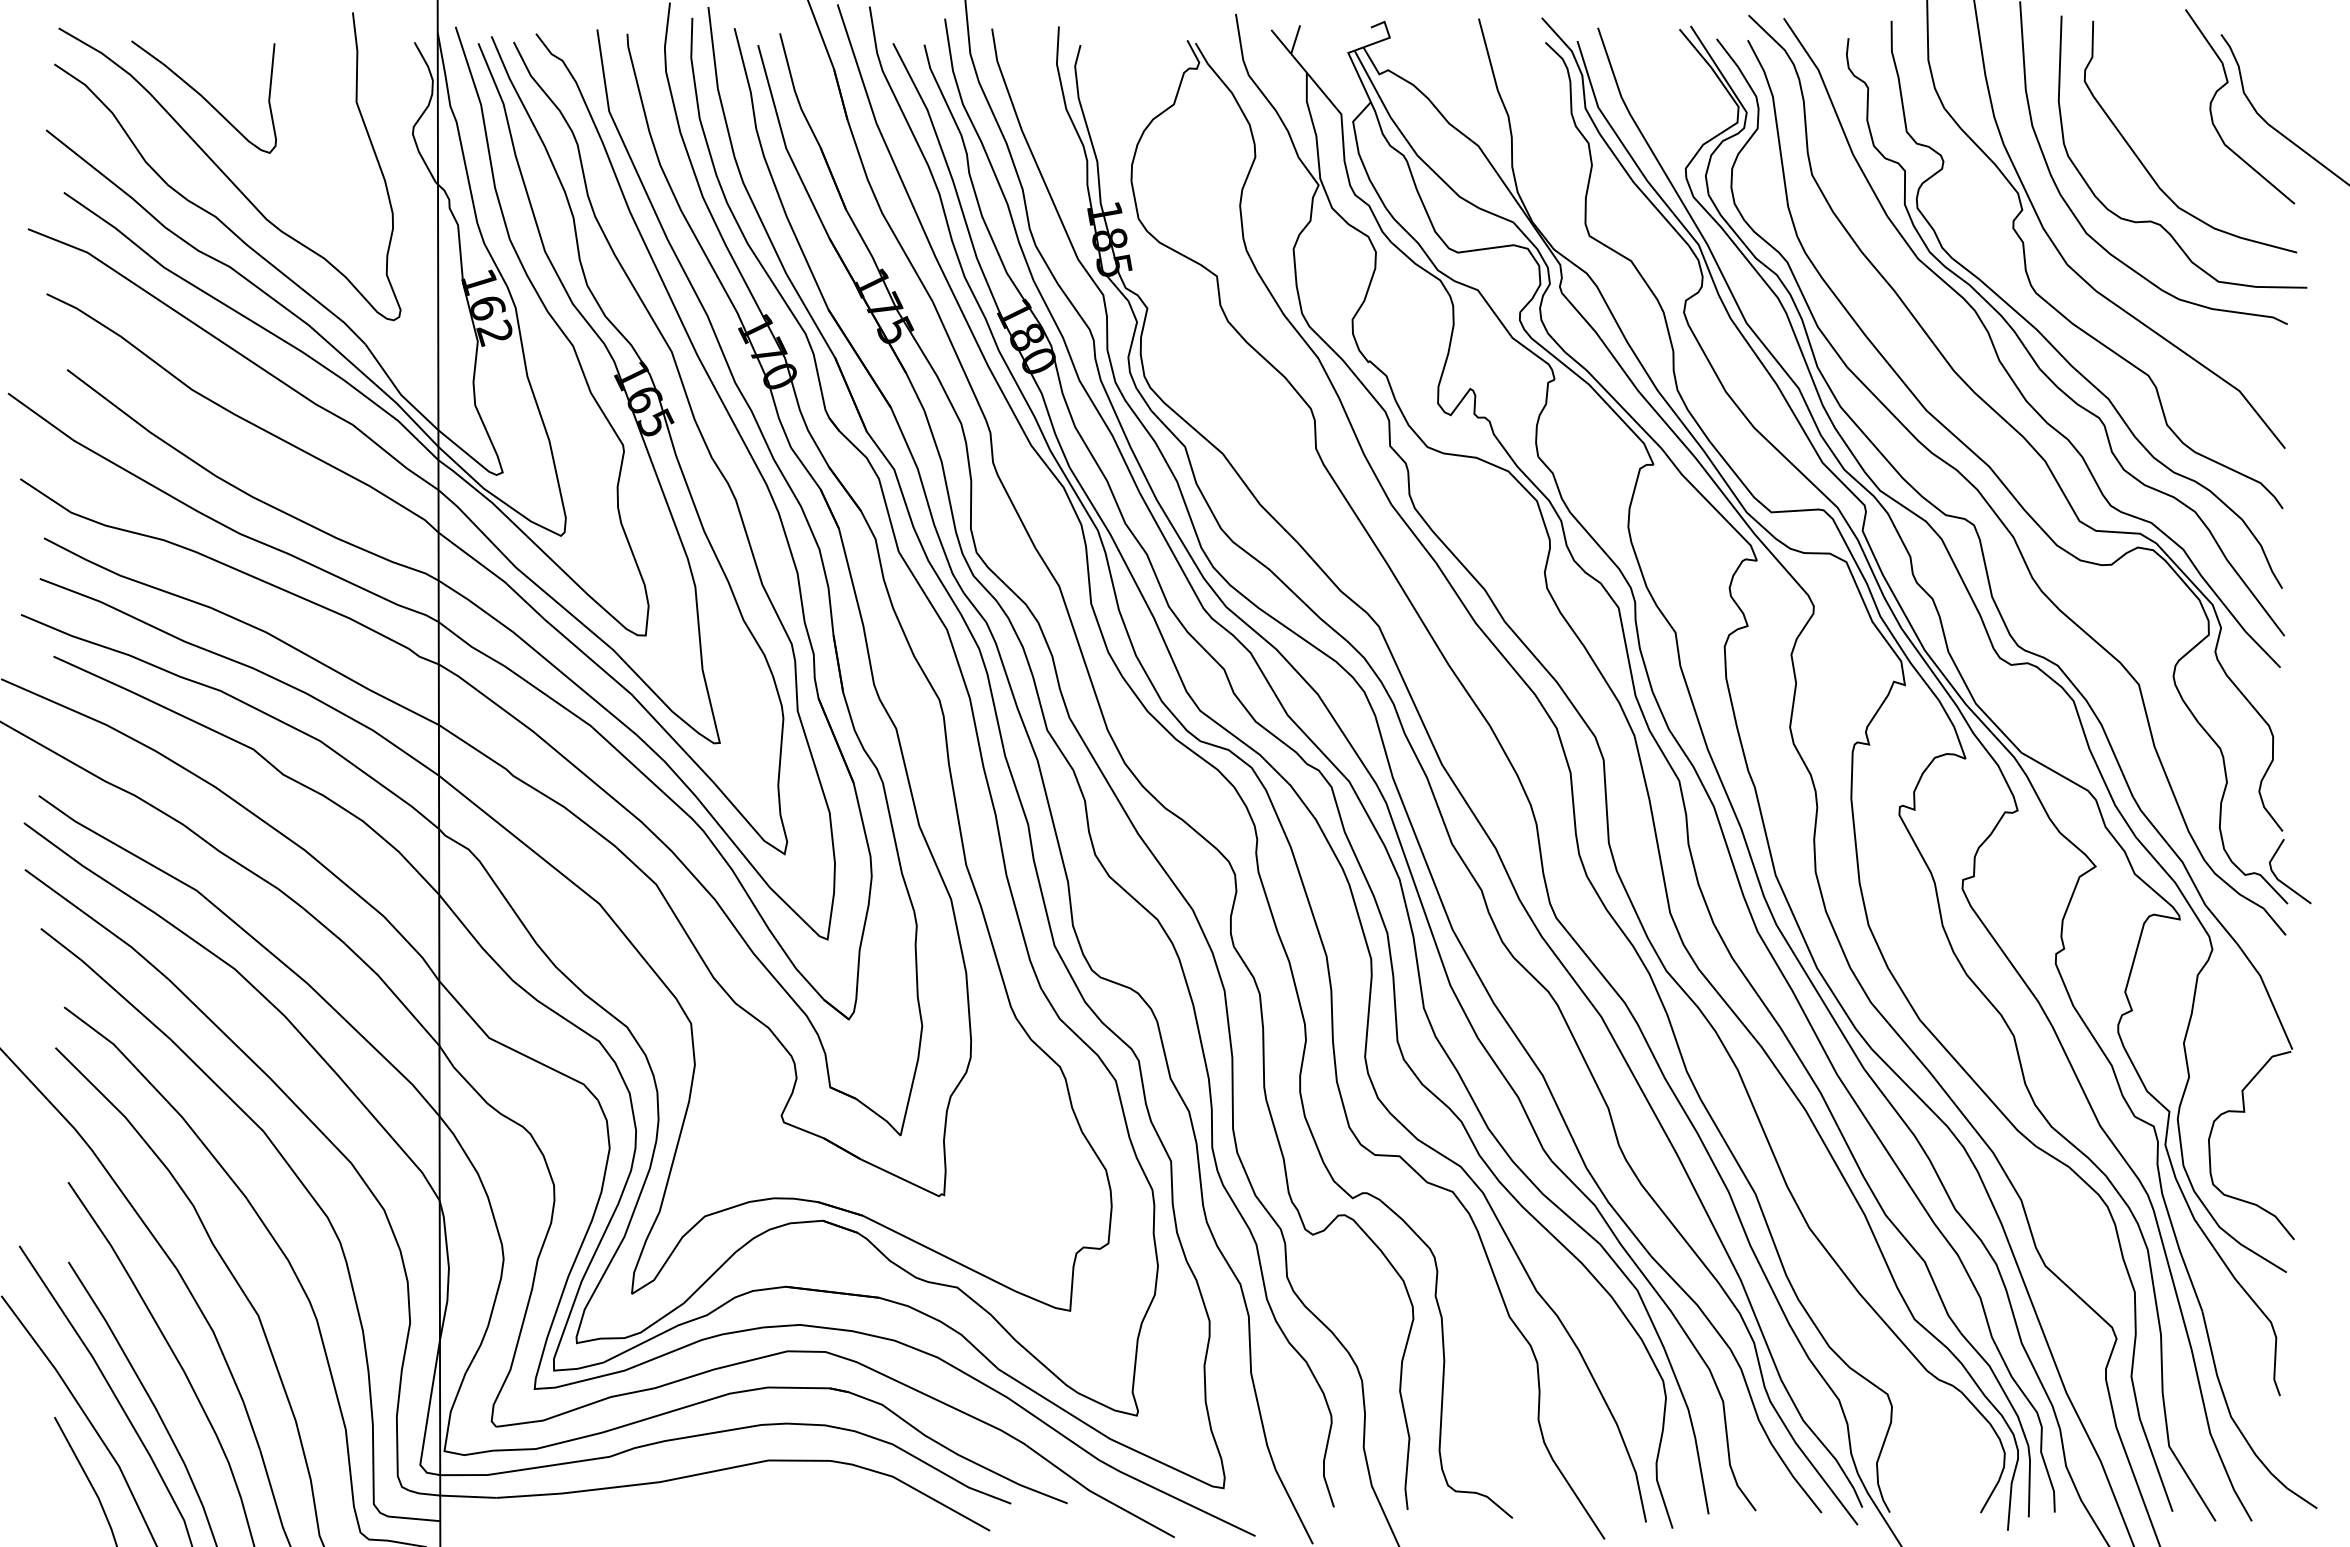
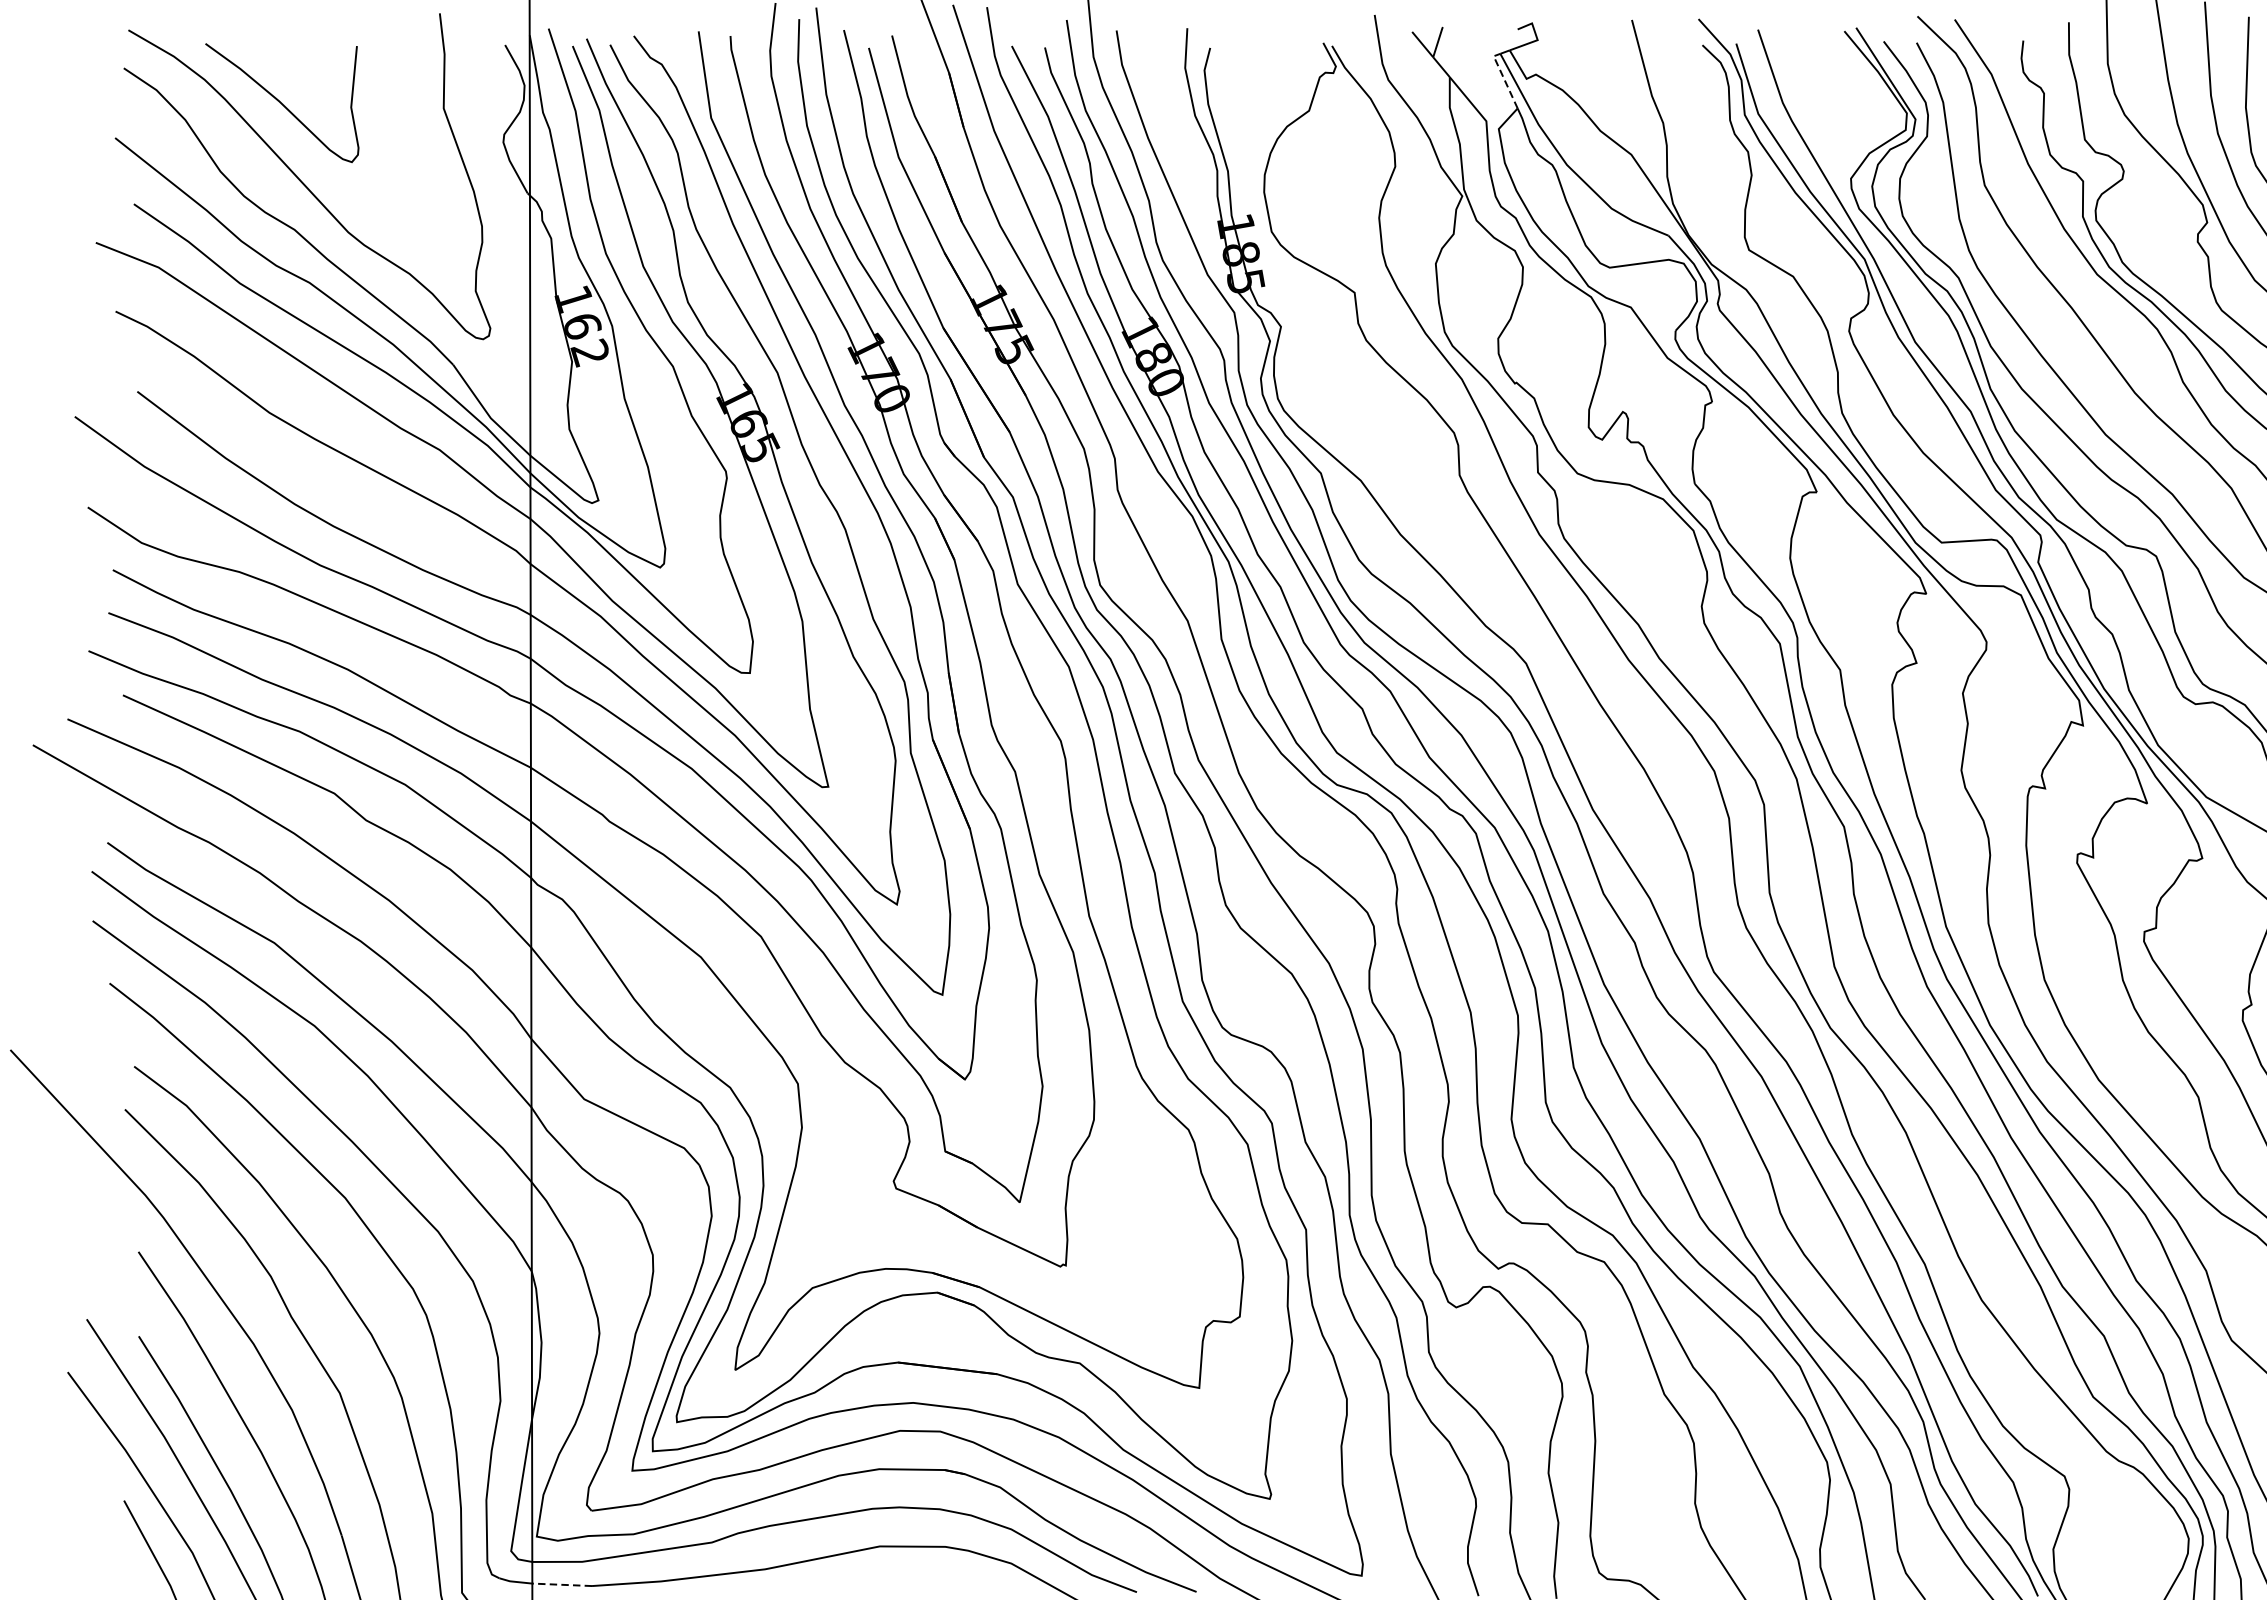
line: (1357, 73) -> (1503, 78), solid -> dashed
line: (467, 1496) -> (561, 1584), solid -> dashed

